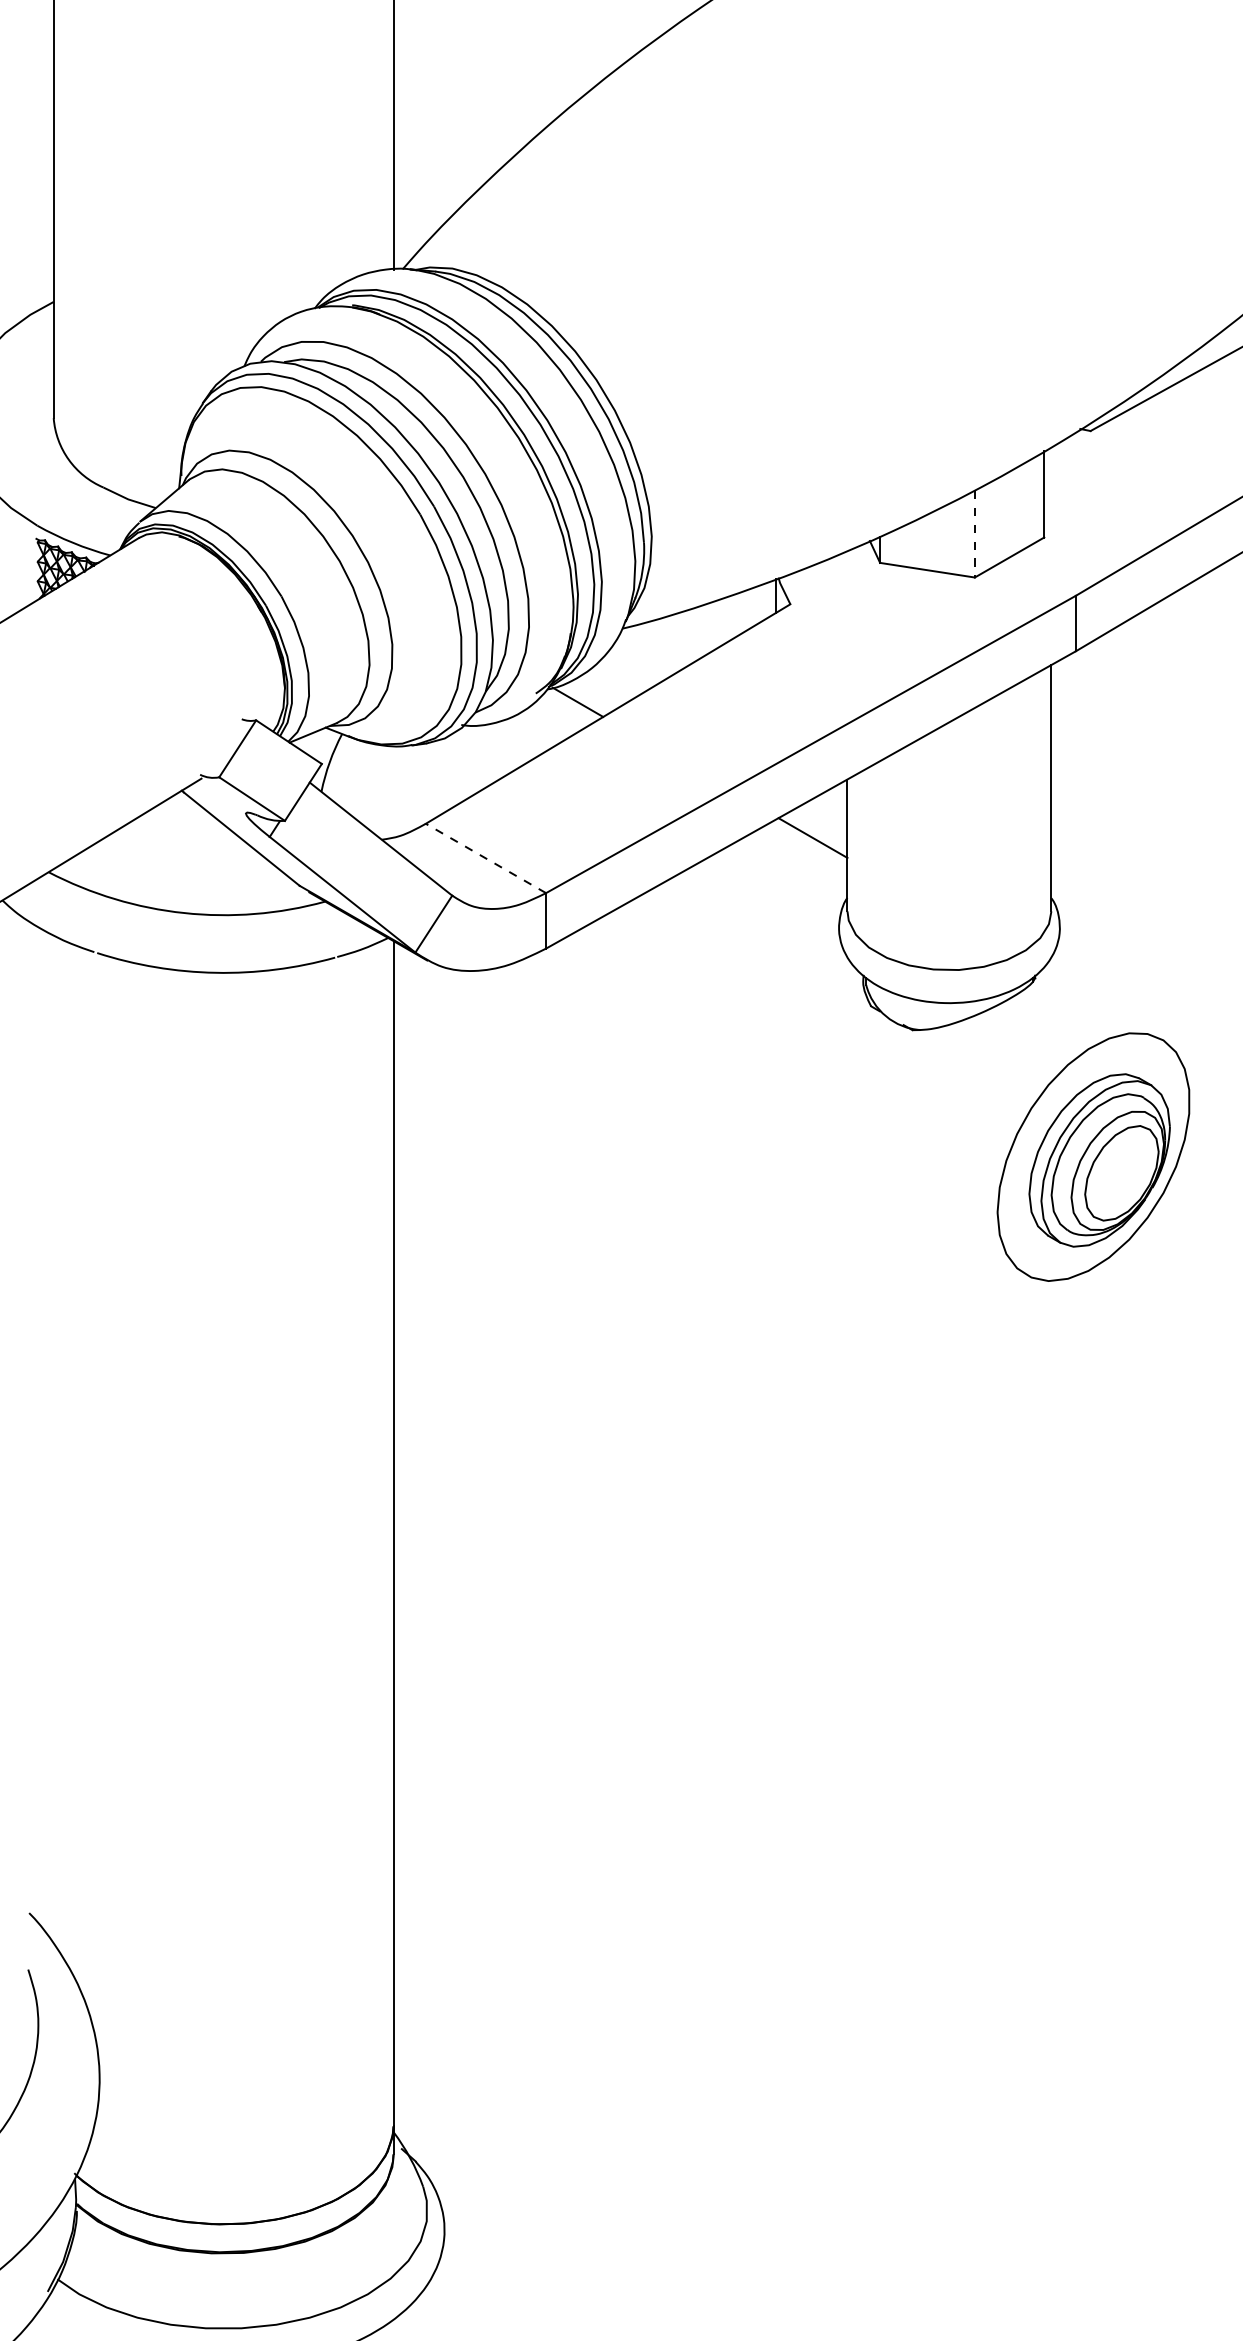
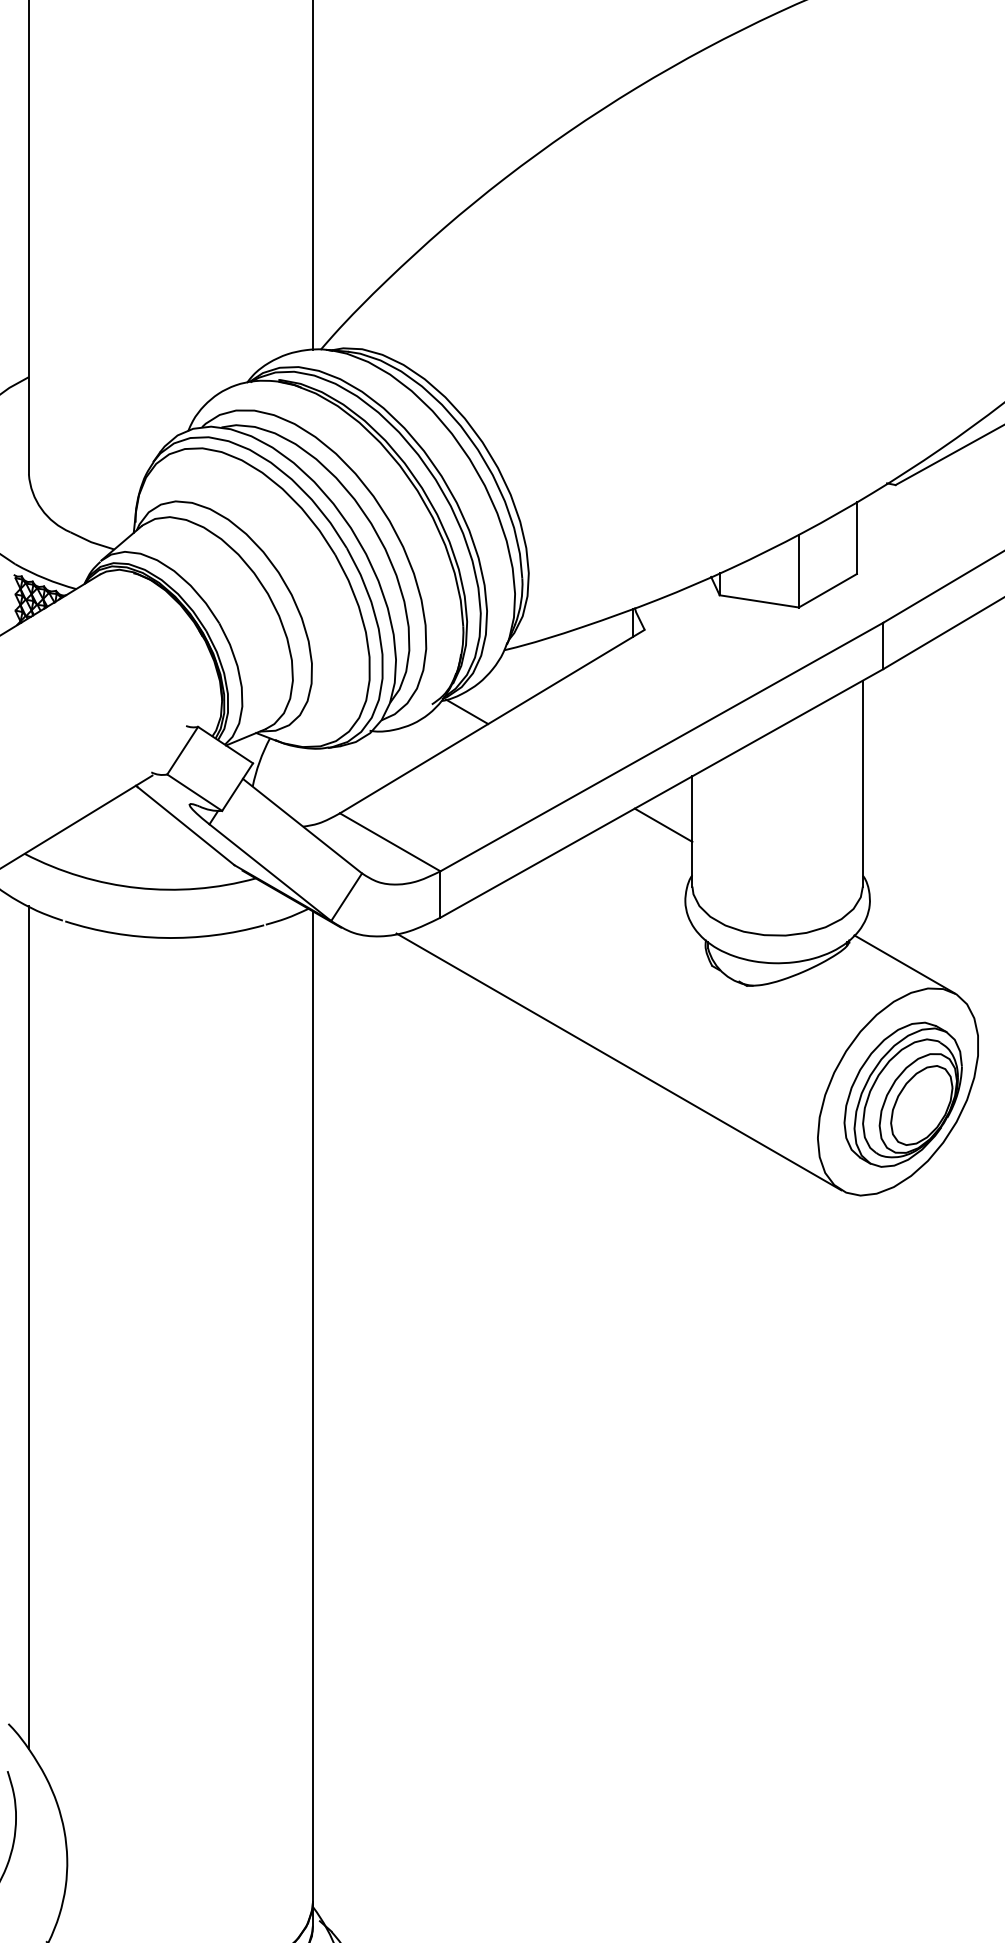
line: (974, 534) -> (798, 571), dashed -> solid
line: (485, 858) -> (389, 842), dashed -> solid
line: (1101, 1004) -> (904, 964), added
line: (759, 1120) -> (618, 1061), added
line: (53, 1439) -> (28, 1328), added

